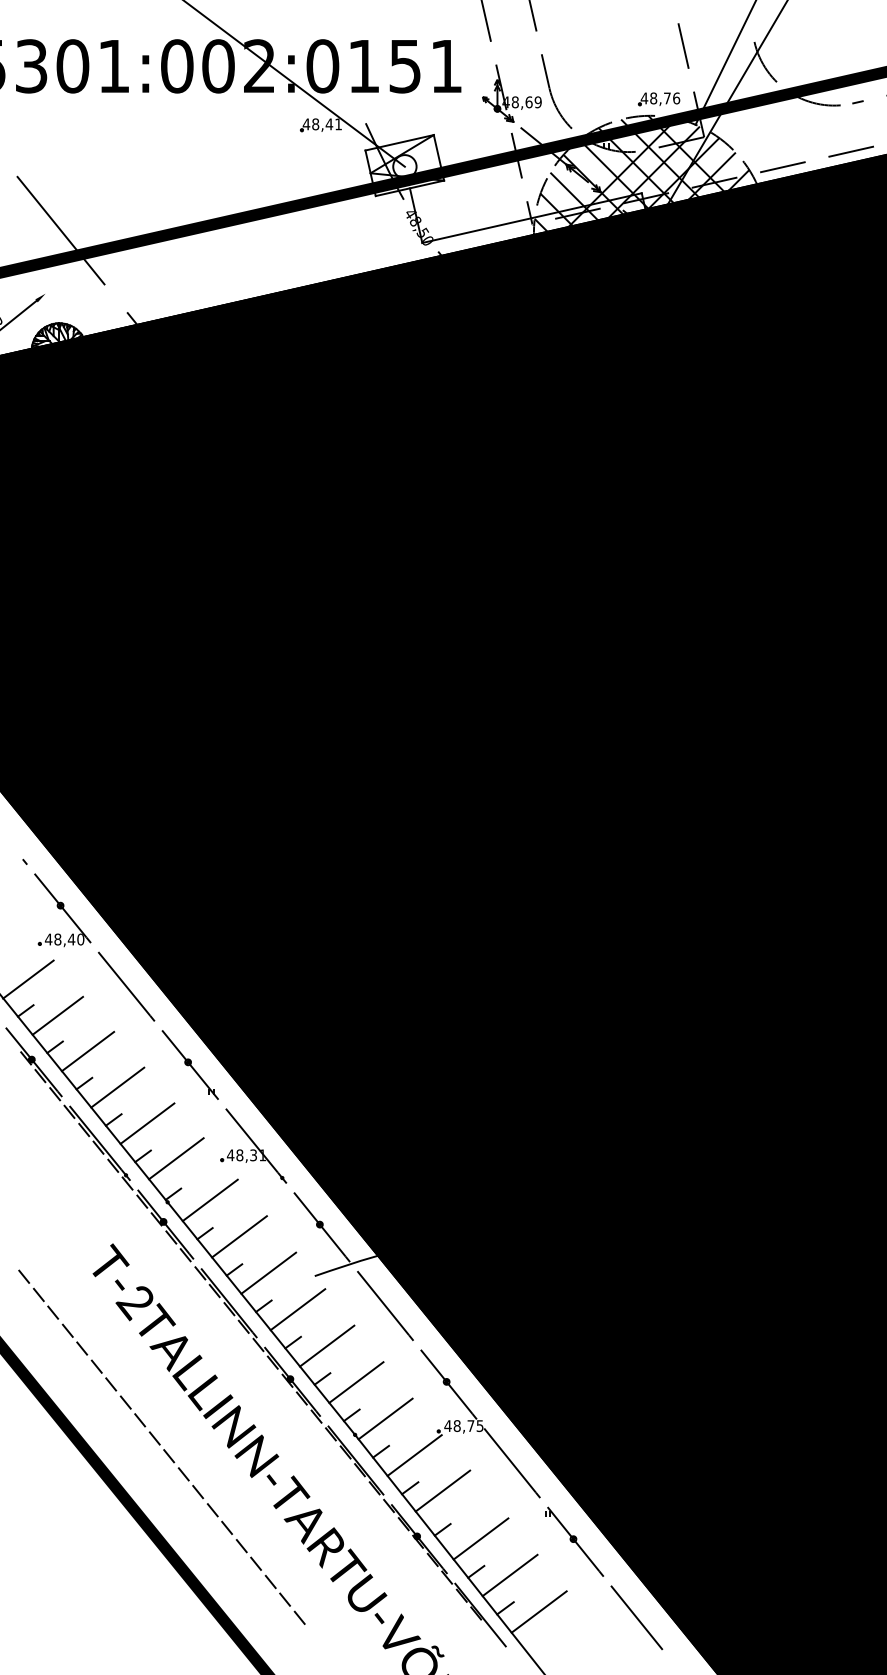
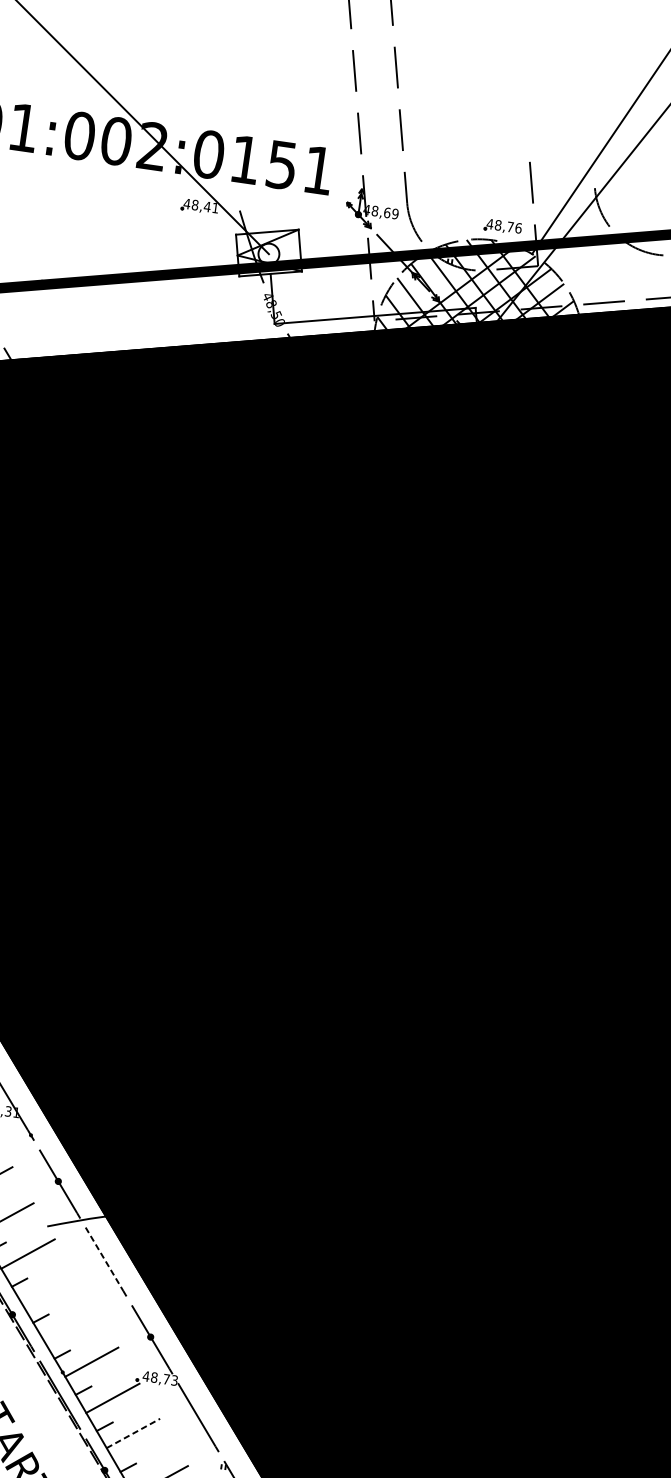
line: (383, 1303) -> (104, 1259), solid -> dashed
line: (327, 1345) -> (49, 1289), removed
line: (356, 1382) -> (70, 1326), removed
text: (480, 1425) -> (175, 1380), 48,75 -> 48,73
line: (443, 1490) -> (134, 1433), solid -> dashed

